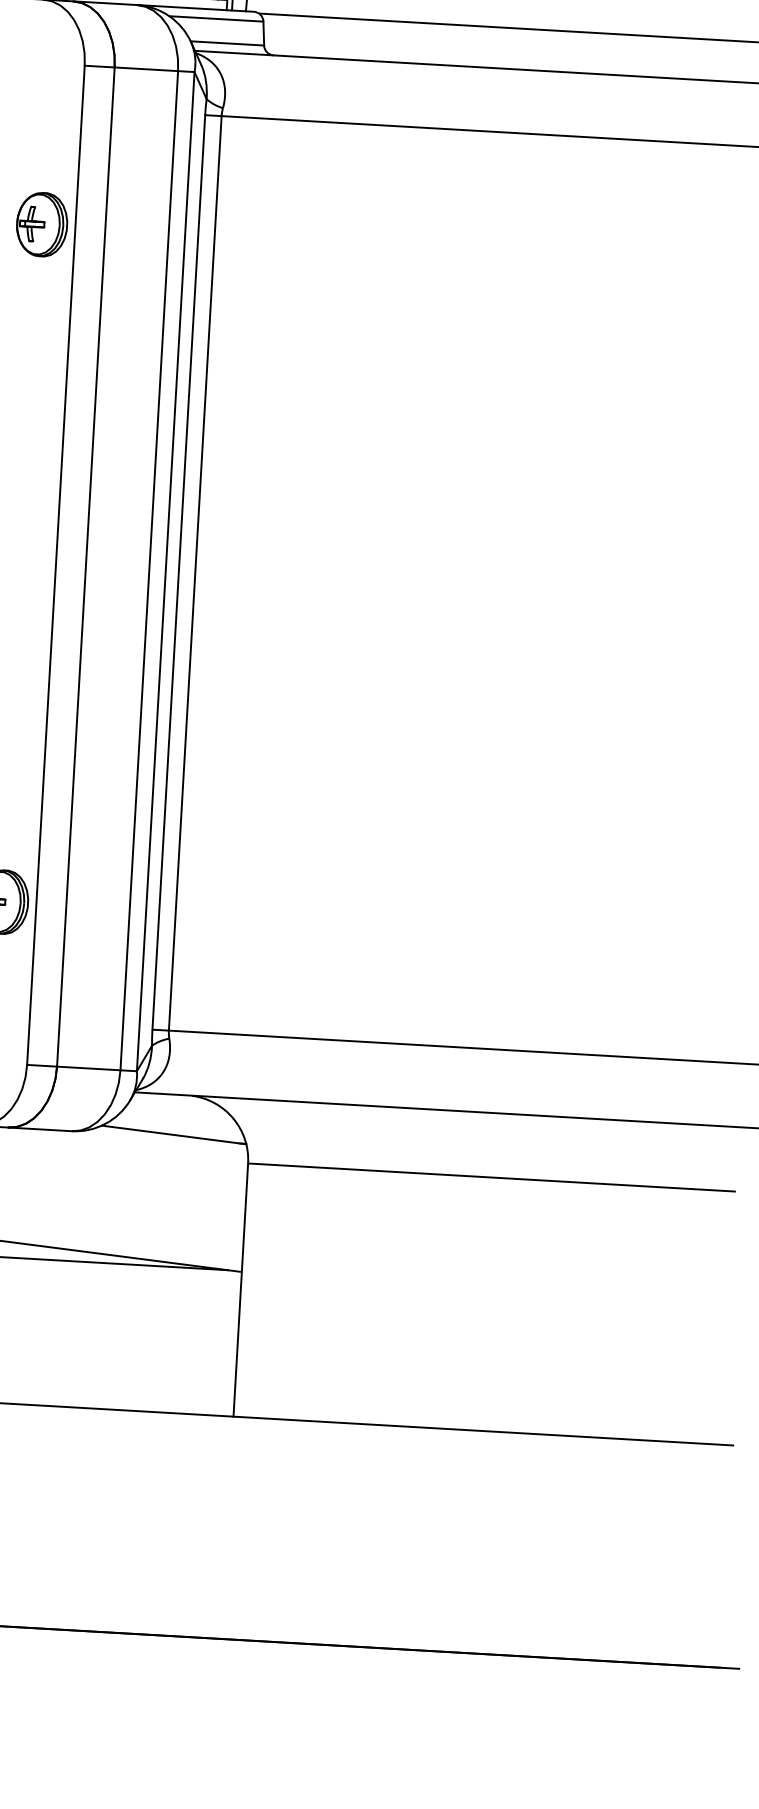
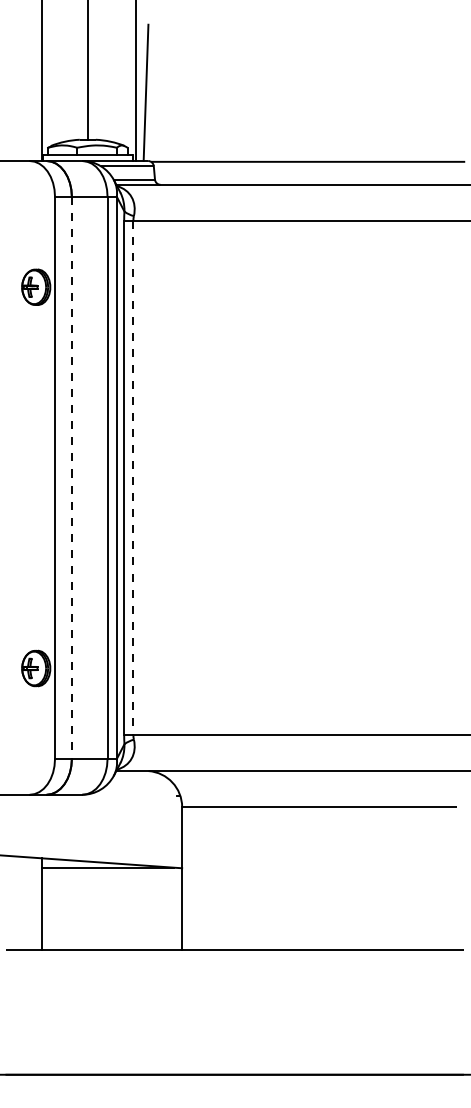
line: (85, 568) -> (71, 478), solid -> dashed
line: (195, 574) -> (133, 478), solid -> dashed
line: (173, 1134) -> (139, 793), removed

